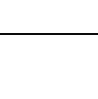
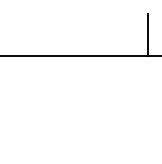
line: (89, 20) -> (148, 33), added

